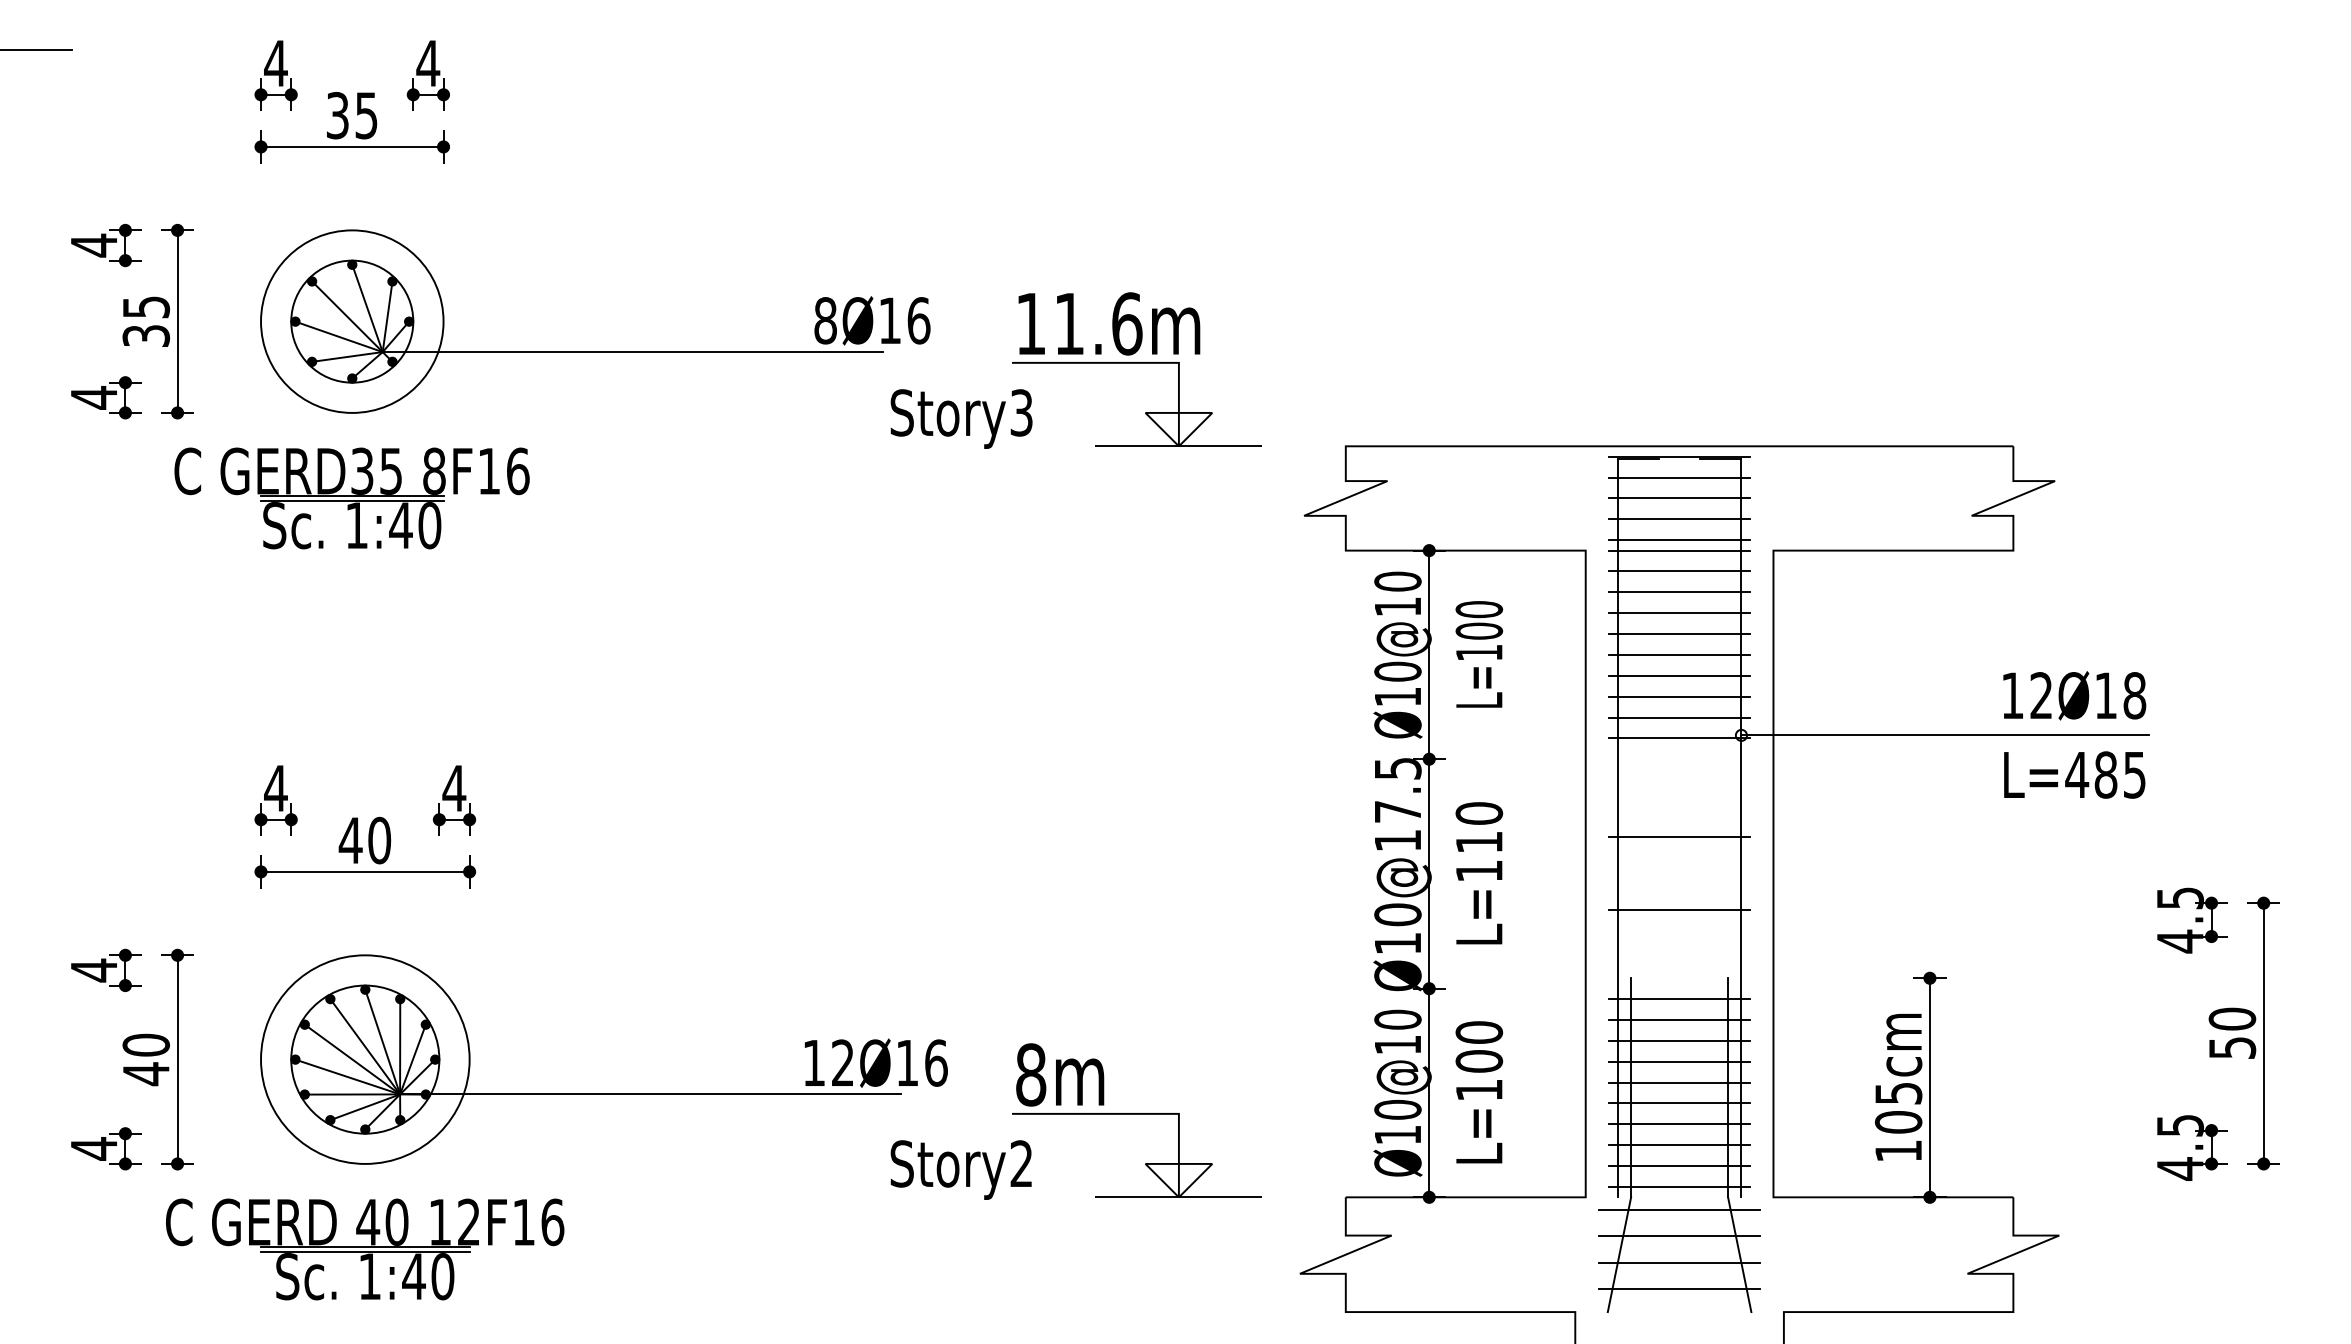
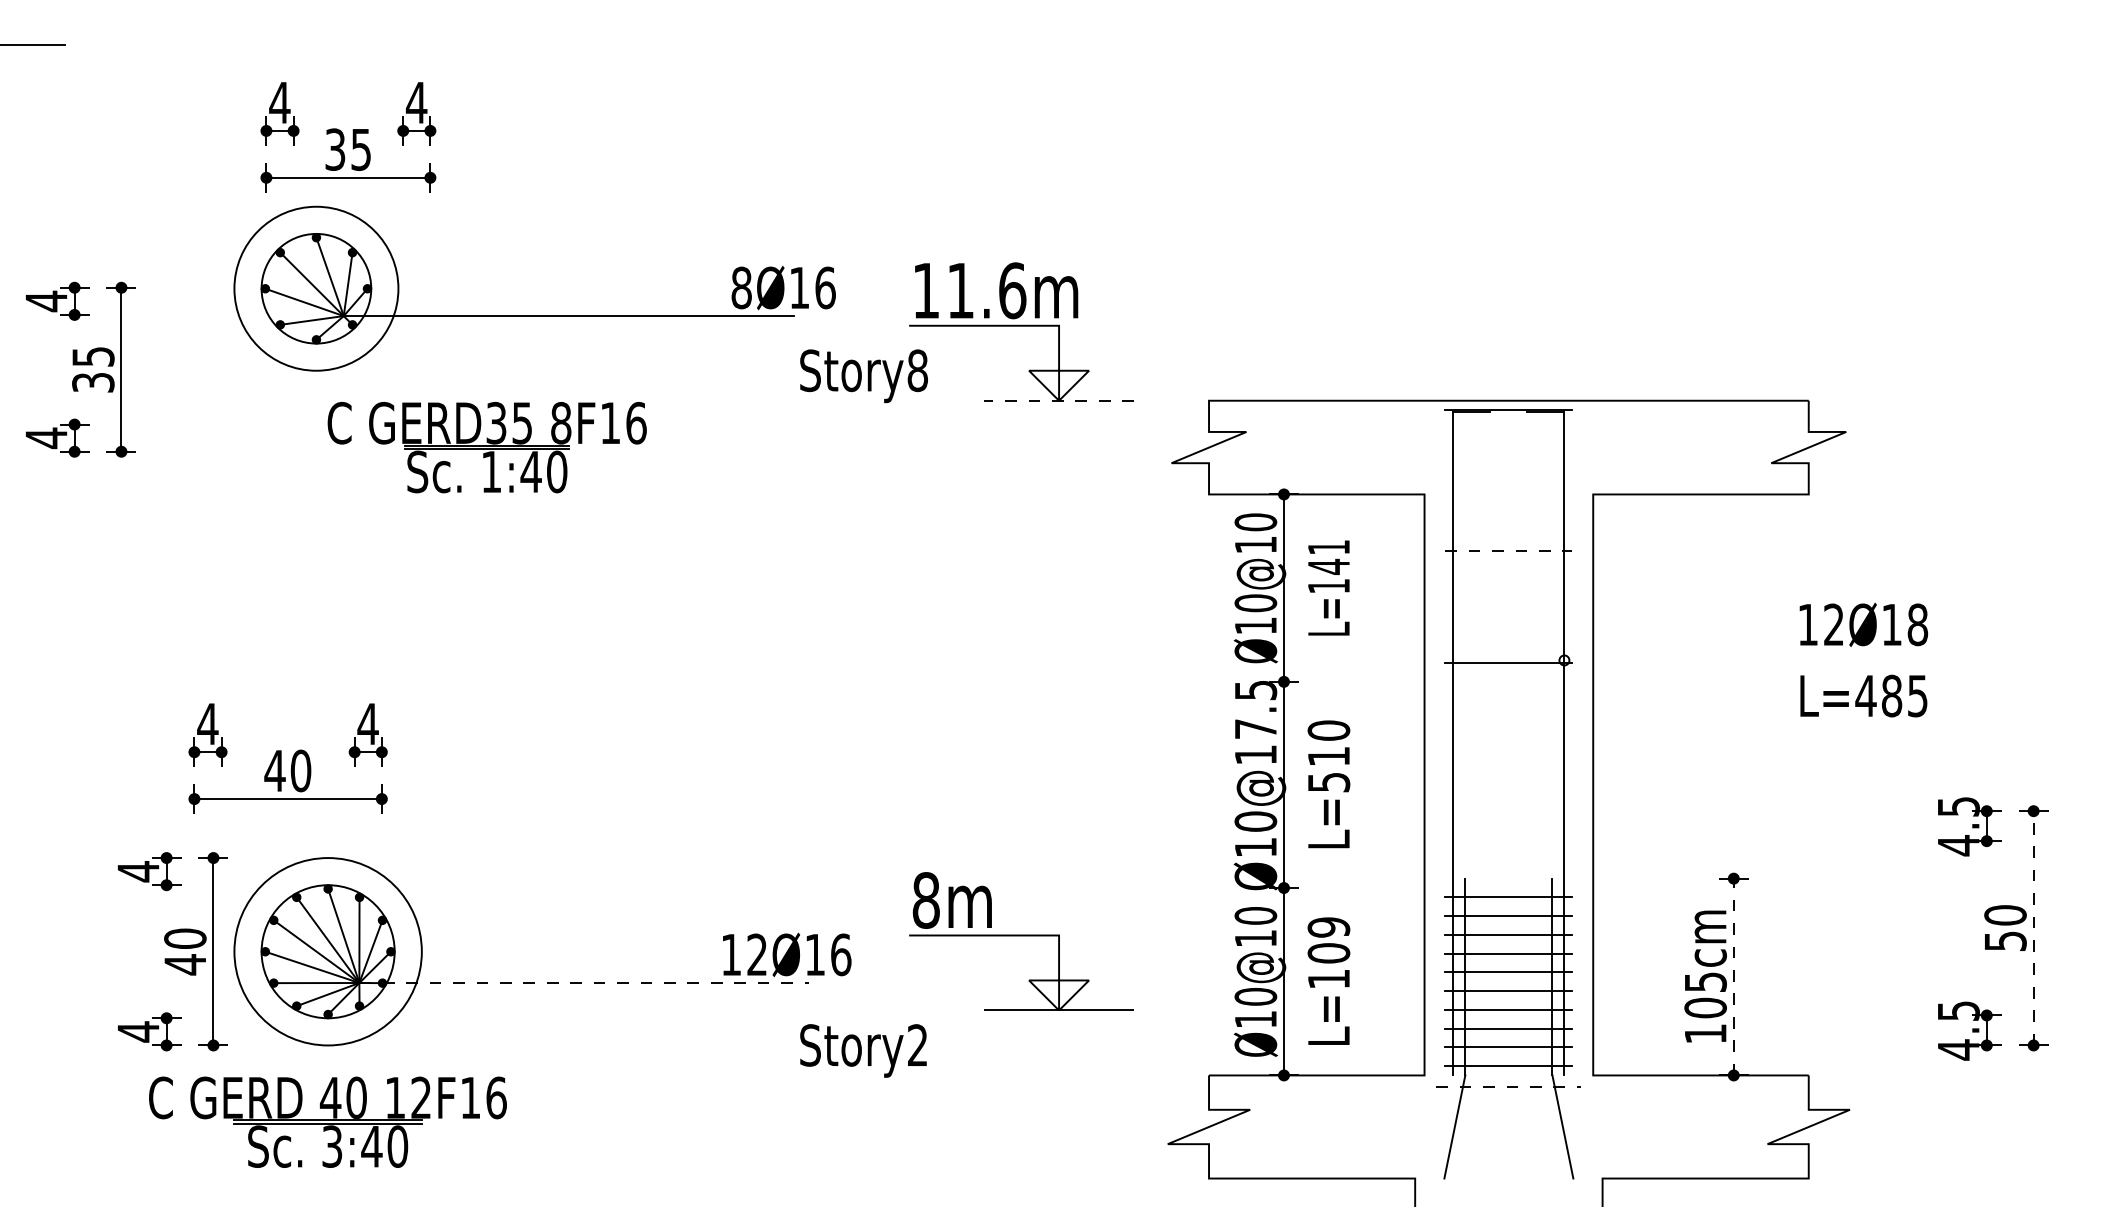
part: (352, 102) -> (348, 137), moved
part: (131, 321) -> (80, 369), moved
text: (1021, 412) -> (917, 370), Story3 -> Story8
line: (1179, 446) -> (1059, 400), solid -> dashed
line: (1679, 477) -> (1508, 428), removed
part: (351, 498) -> (486, 447), moved
line: (1679, 498) -> (1508, 447), removed
line: (1679, 519) -> (1508, 466), removed
line: (1679, 540) -> (1508, 485), removed
line: (1679, 550) -> (1508, 494), removed
line: (1679, 571) -> (1508, 513), removed
line: (1679, 591) -> (1508, 531), removed
line: (1679, 613) -> (1508, 550), solid -> dashed
text: (1478, 619) -> (1328, 556), L=100 -> L=141
line: (1679, 634) -> (1508, 569), removed
line: (1679, 655) -> (1508, 588), removed
line: (1679, 675) -> (1508, 606), removed
line: (1679, 696) -> (1508, 625), removed
line: (1679, 717) -> (1508, 644), removed
line: (1945, 735) -> (1747, 660), removed
part: (364, 826) -> (287, 758), moved
line: (1679, 837) -> (1508, 752), removed
text: (1479, 871) -> (1329, 782), L=110 -> L=510
line: (1679, 910) -> (1508, 817), removed
text: (1478, 1032) -> (1328, 927), L=100 -> L=109
line: (2263, 1032) -> (2033, 927), solid -> dashed
part: (131, 1059) -> (172, 951), moved
line: (1929, 1087) -> (1733, 976), solid -> dashed
line: (650, 1093) -> (584, 982), solid -> dashed
part: (1137, 1120) -> (1021, 941), moved
line: (1679, 1210) -> (1508, 1087), solid -> dashed
line: (1679, 1236) -> (1508, 1110), removed
line: (1679, 1263) -> (1508, 1134), removed
text: (370, 1276) -> (332, 1146), 1:40 -> 3:40
line: (1679, 1288) -> (1508, 1157), removed

